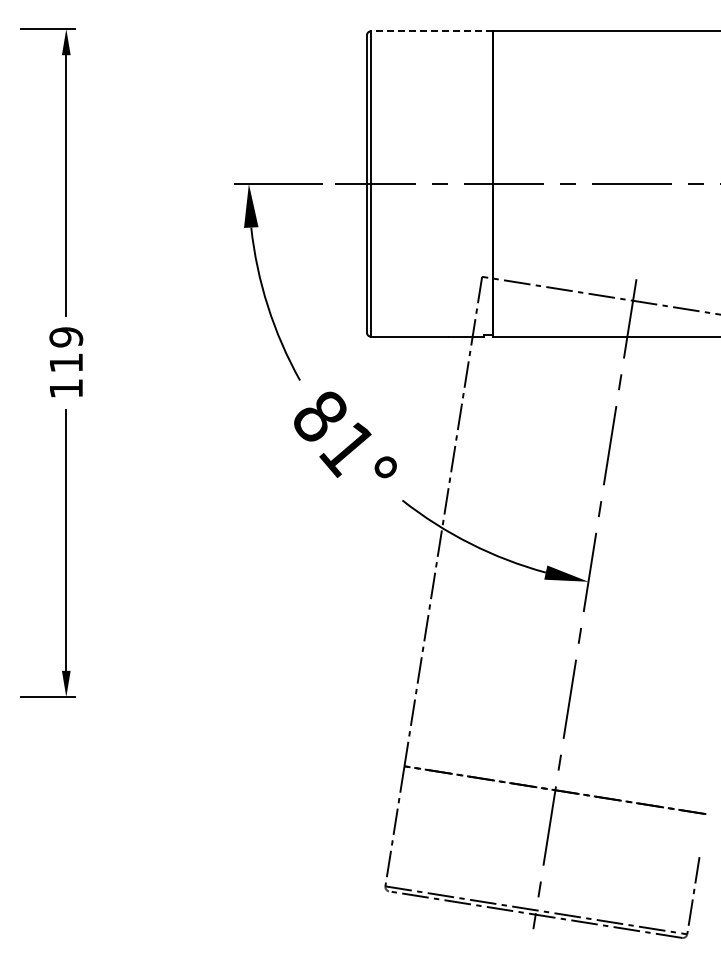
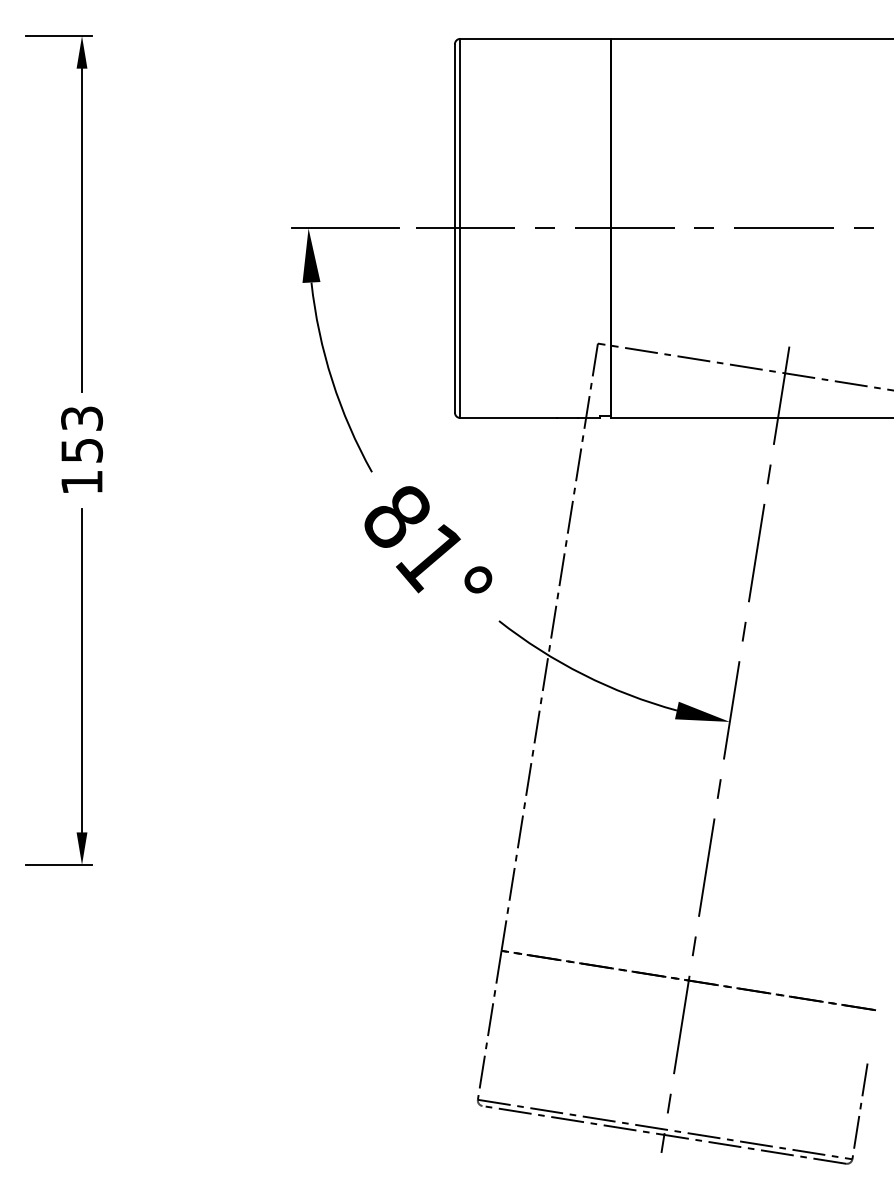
line: (431, 31) -> (535, 39), dashed -> solid
text: (66, 349) -> (82, 433), 119 -> 153

